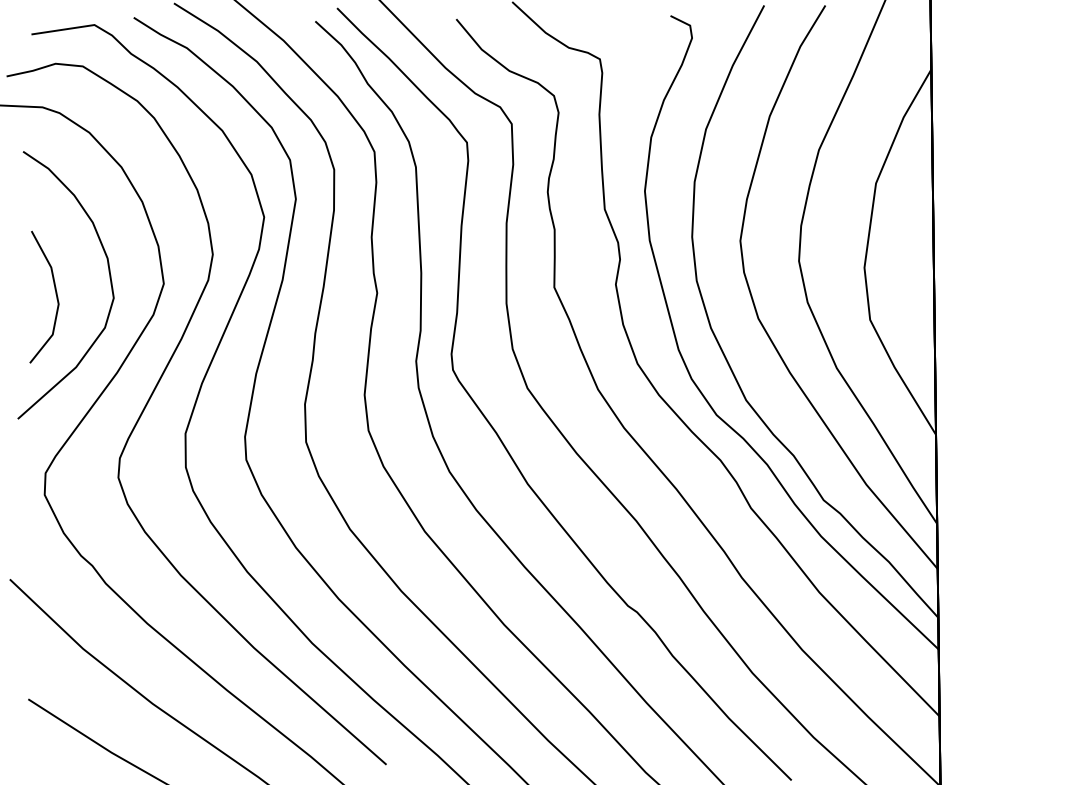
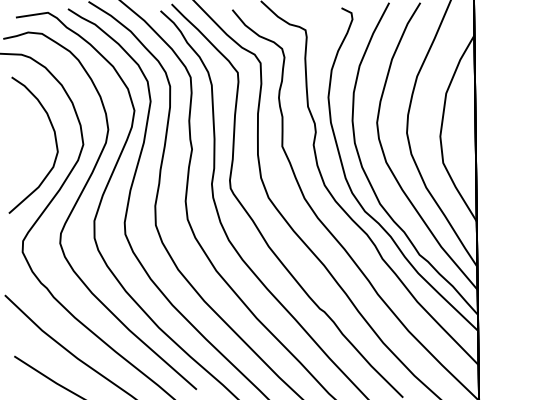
line: (54, 293) -> (27, 149), removed

